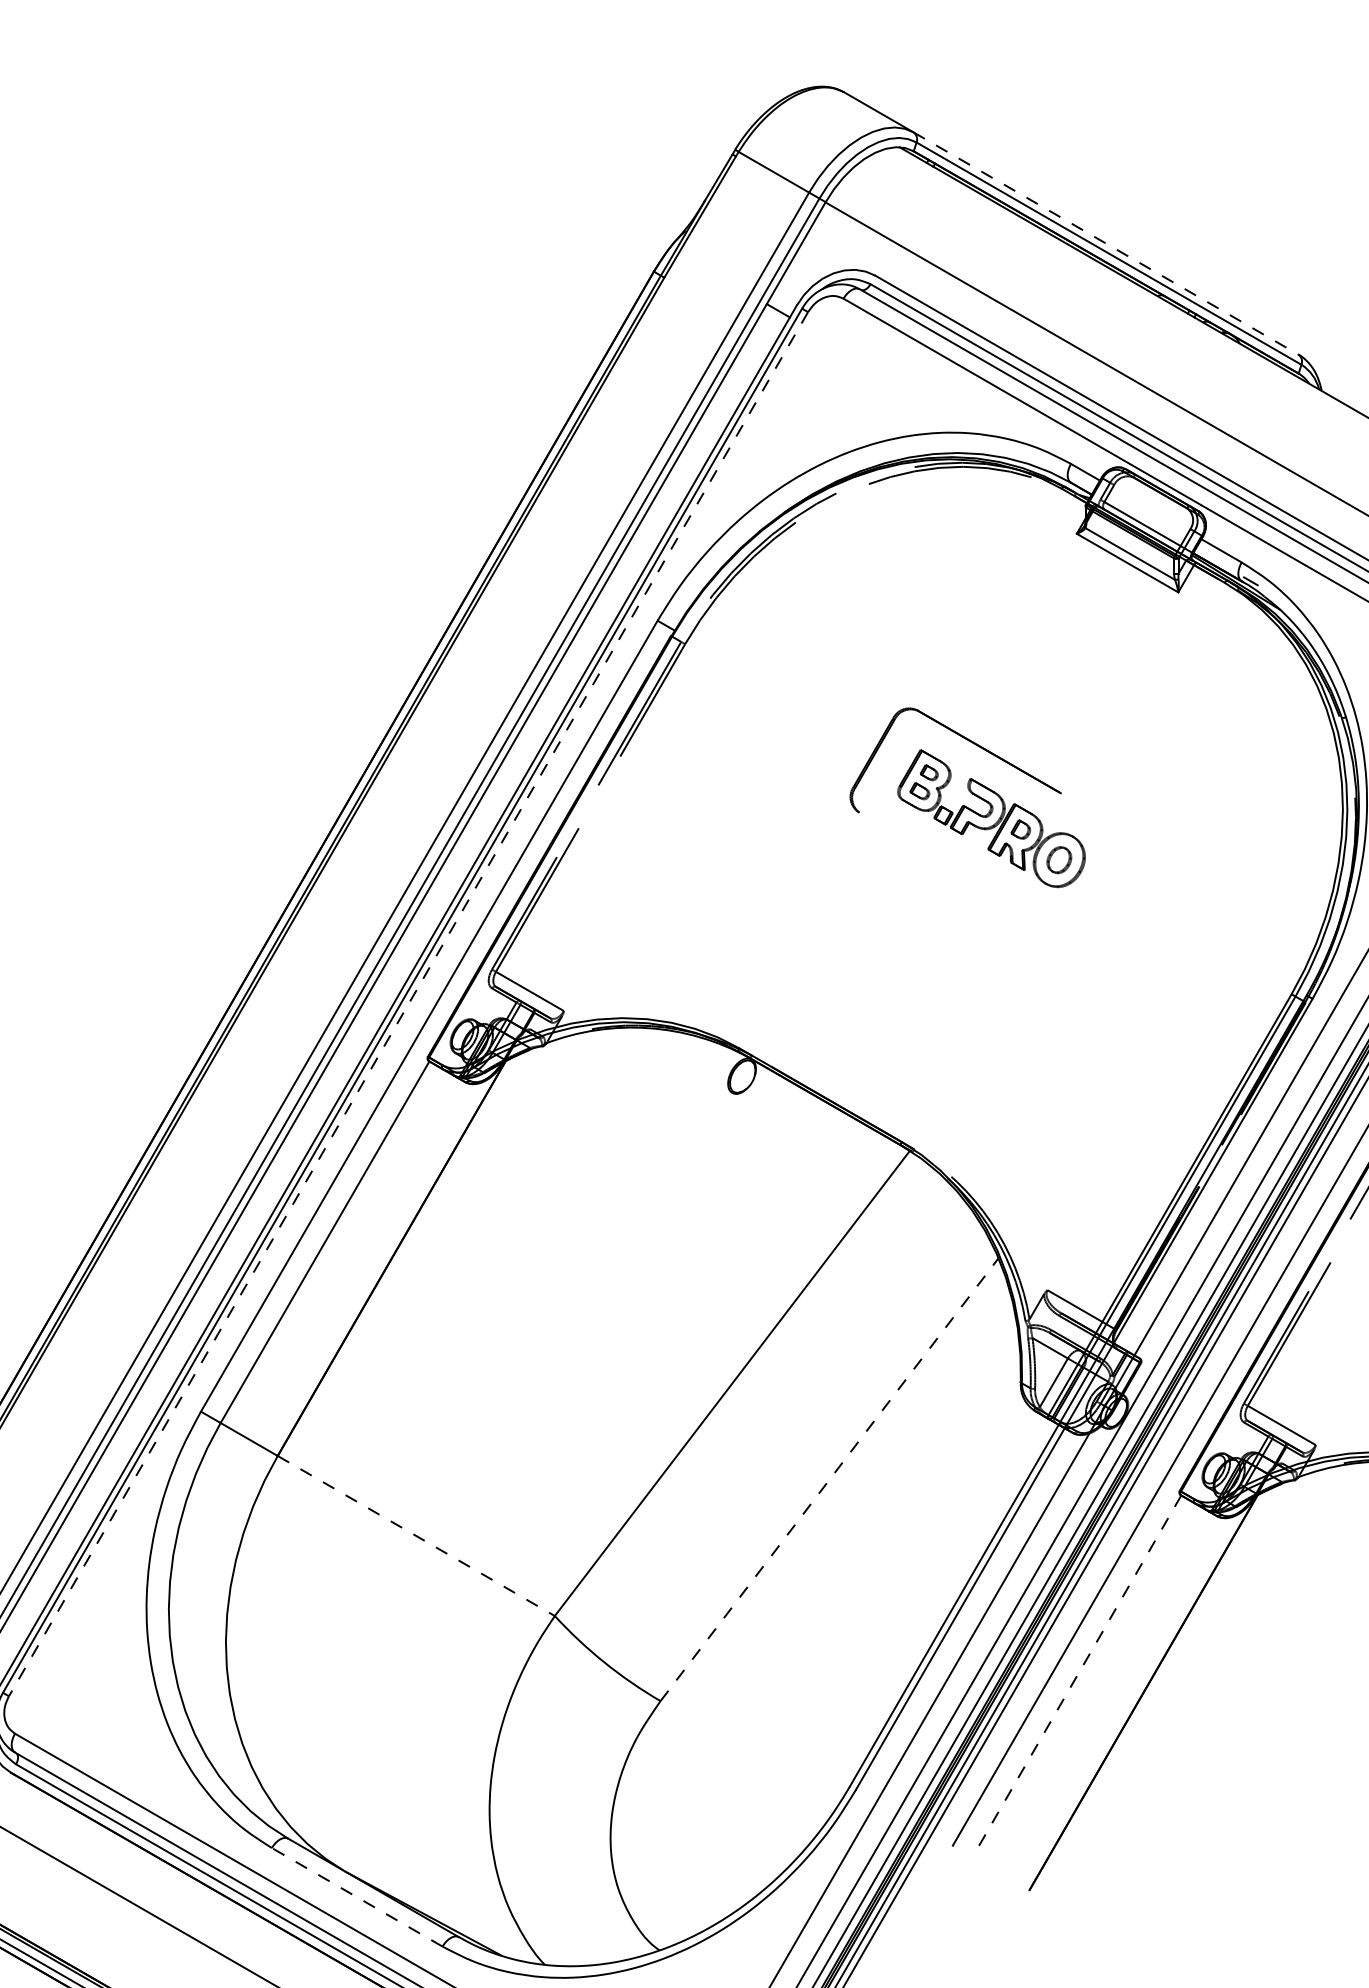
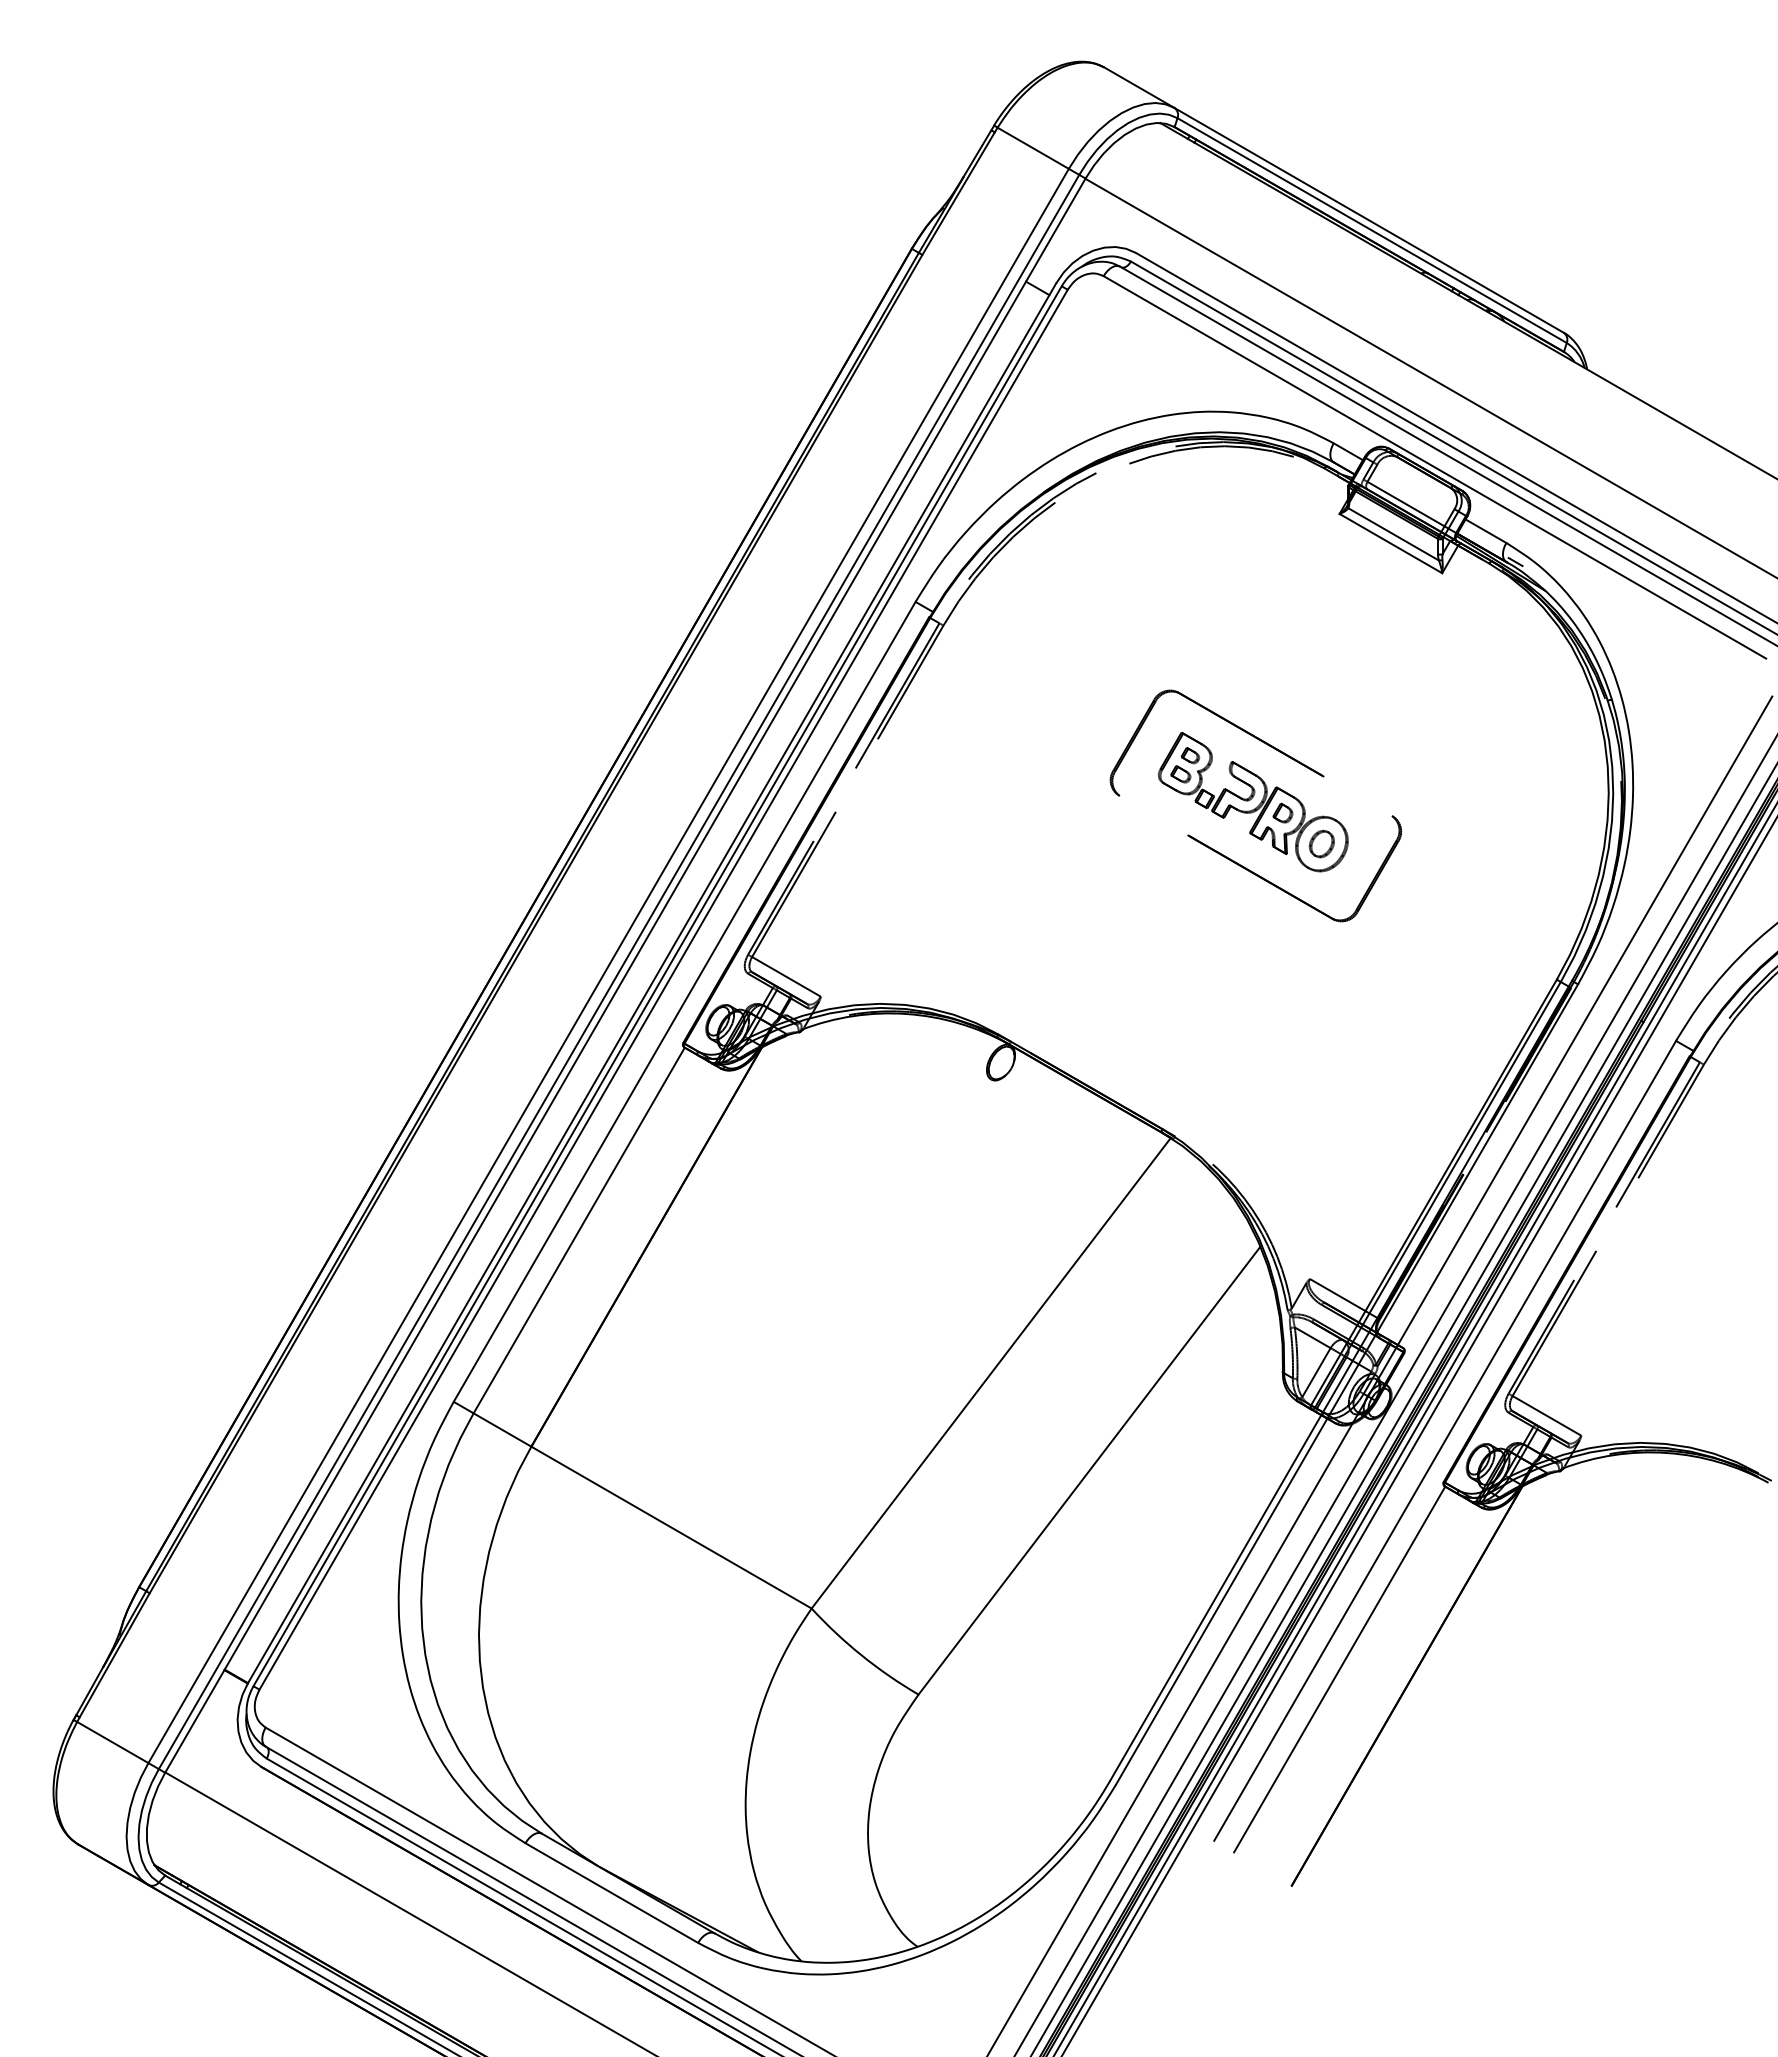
line: (1106, 243) -> (1369, 220), dashed -> solid
part: (1022, 905) -> (1284, 889), added
line: (408, 1004) -> (663, 990), dashed -> solid
line: (829, 1479) -> (1089, 1470), dashed -> solid
line: (416, 1535) -> (671, 1527), dashed -> solid
line: (1076, 1676) -> (1339, 1669), dashed -> solid
line: (356, 1897) -> (611, 1893), dashed -> solid

